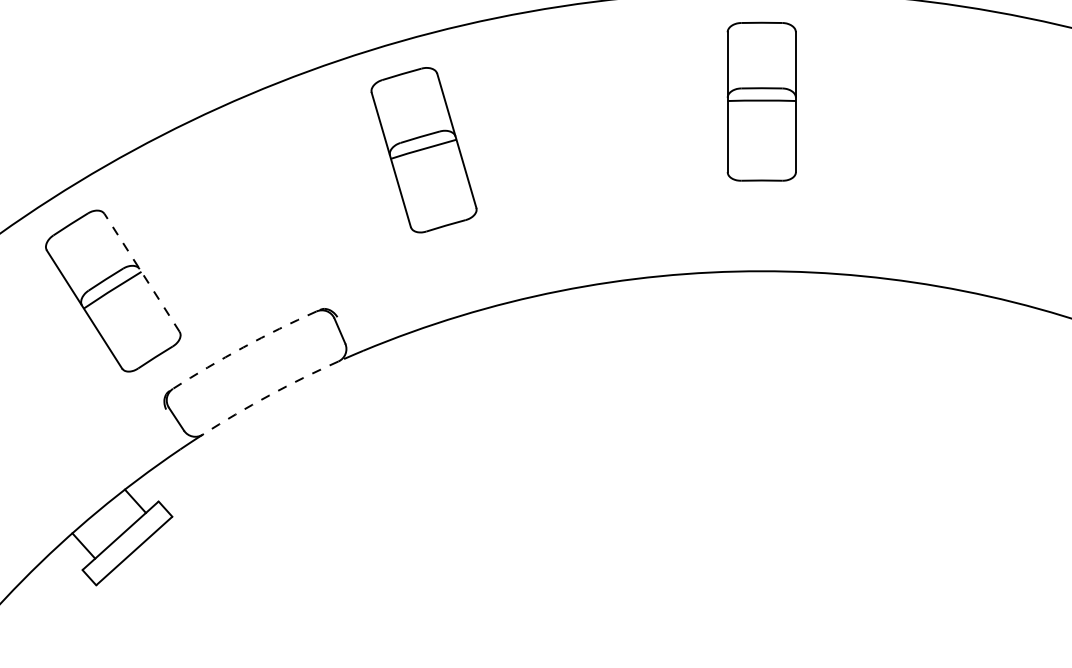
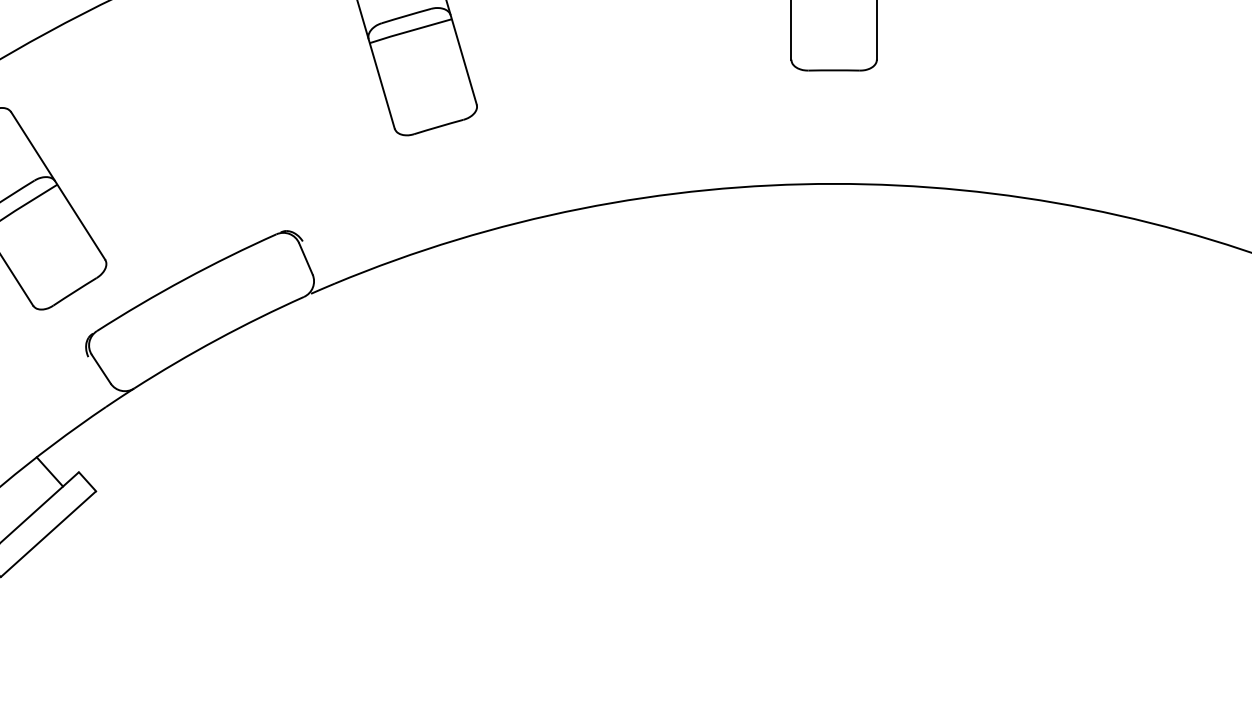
line: (142, 272) -> (58, 185), dashed -> solid
arc: (243, 347) -> (185, 279), dashed -> solid
arc: (269, 395) -> (217, 339), dashed -> solid

